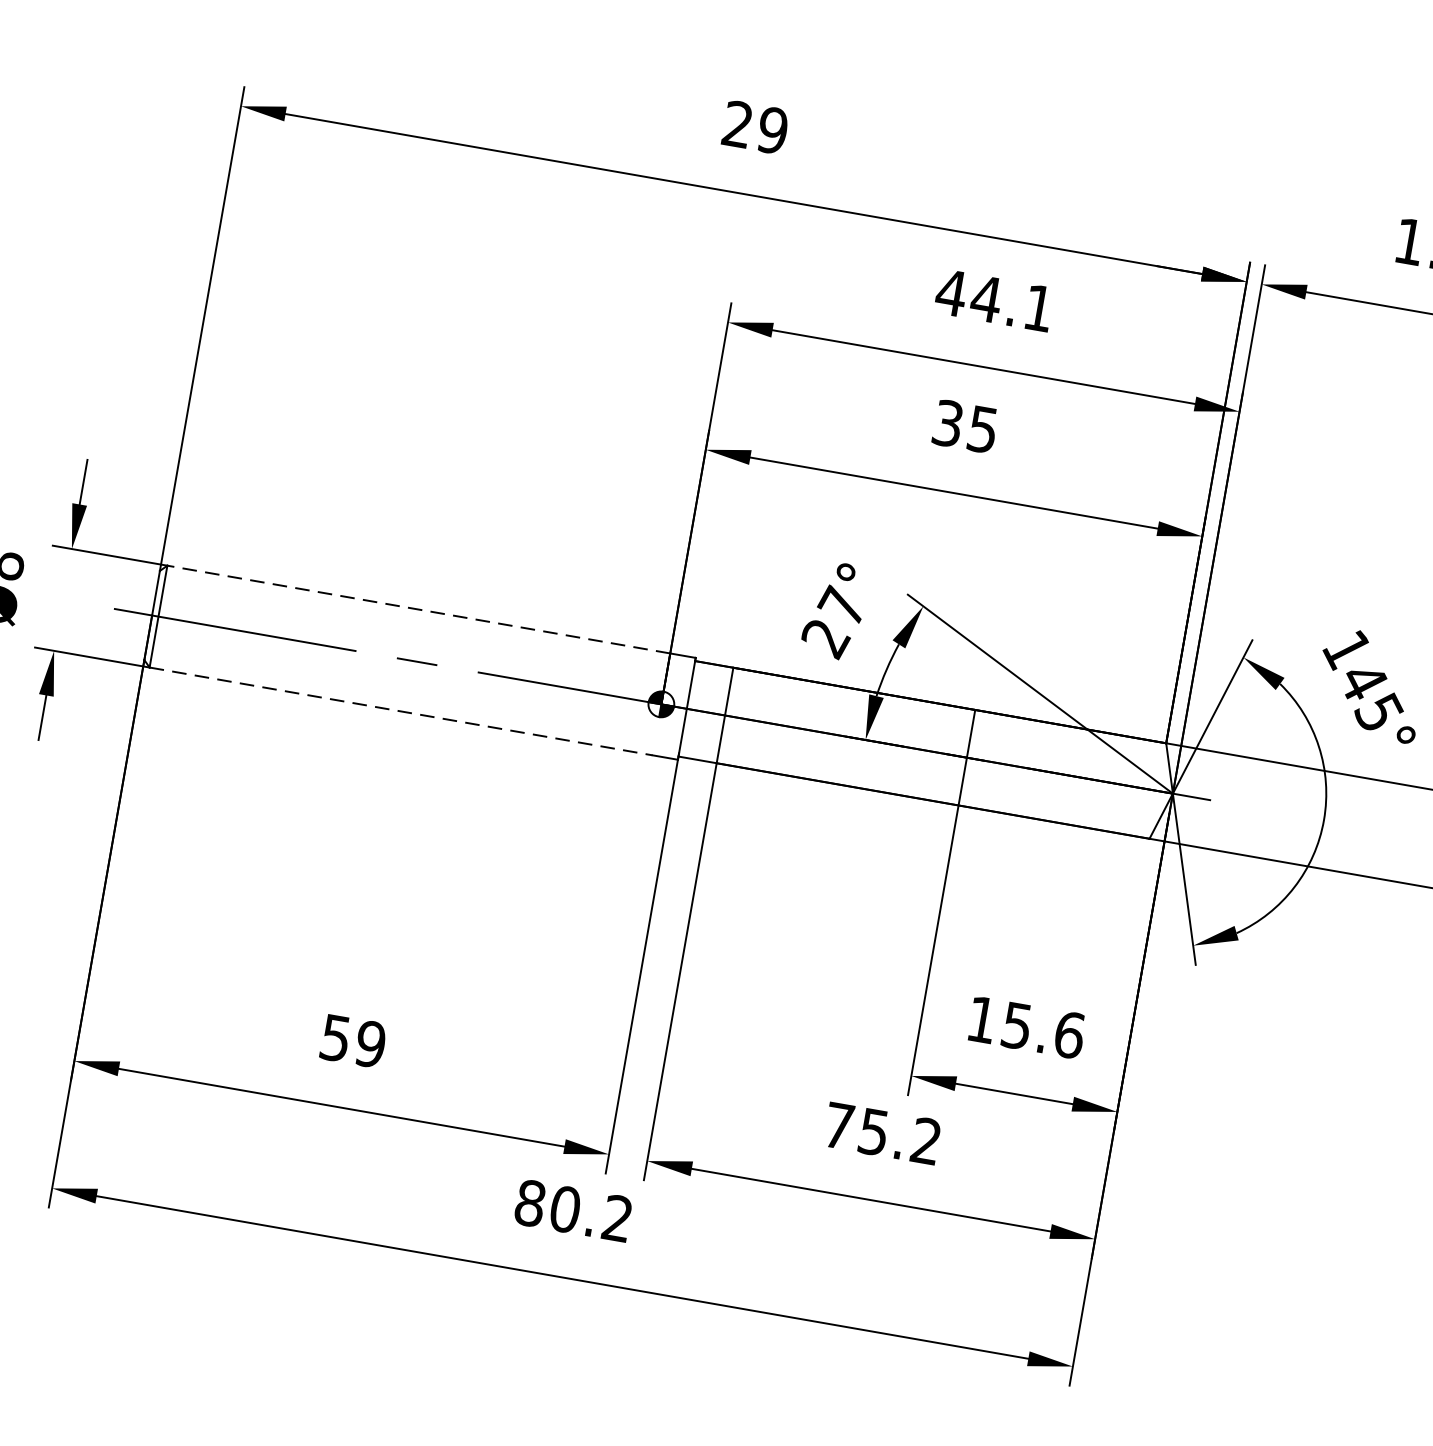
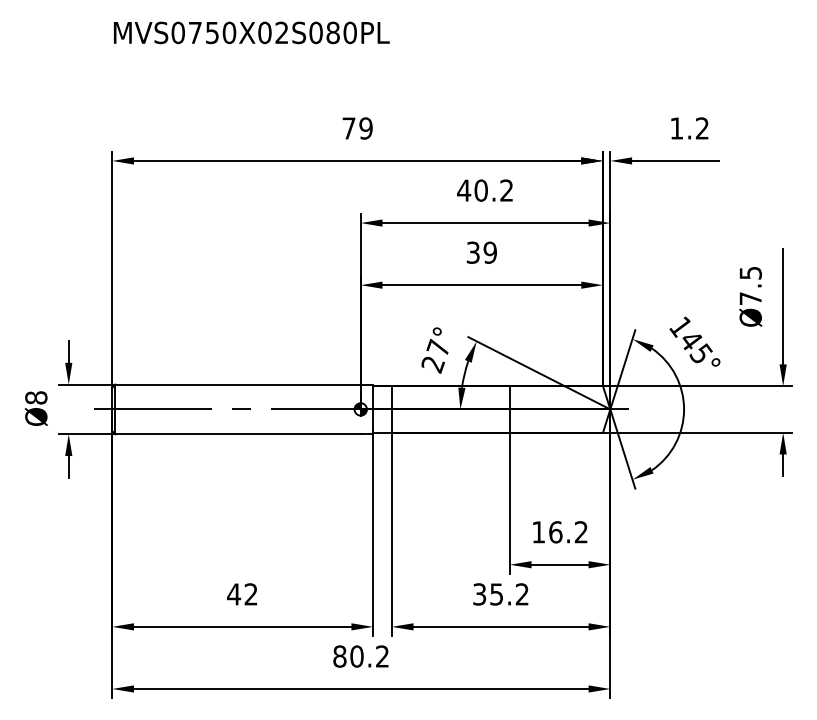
text: (736, 124) -> (348, 128), 29 -> 79
text: (1011, 303) -> (493, 190), 44.1 -> 40.2
text: (981, 428) -> (489, 252), 35 -> 39
line: (419, 609) -> (238, 384), dashed -> solid
line: (401, 712) -> (238, 434), dashed -> solid
text: (1043, 1030) -> (568, 532), 15.6 -> 16.2
text: (352, 1041) -> (242, 594), 59 -> 42
text: (838, 1126) -> (479, 594), 75.2 -> 35.2

